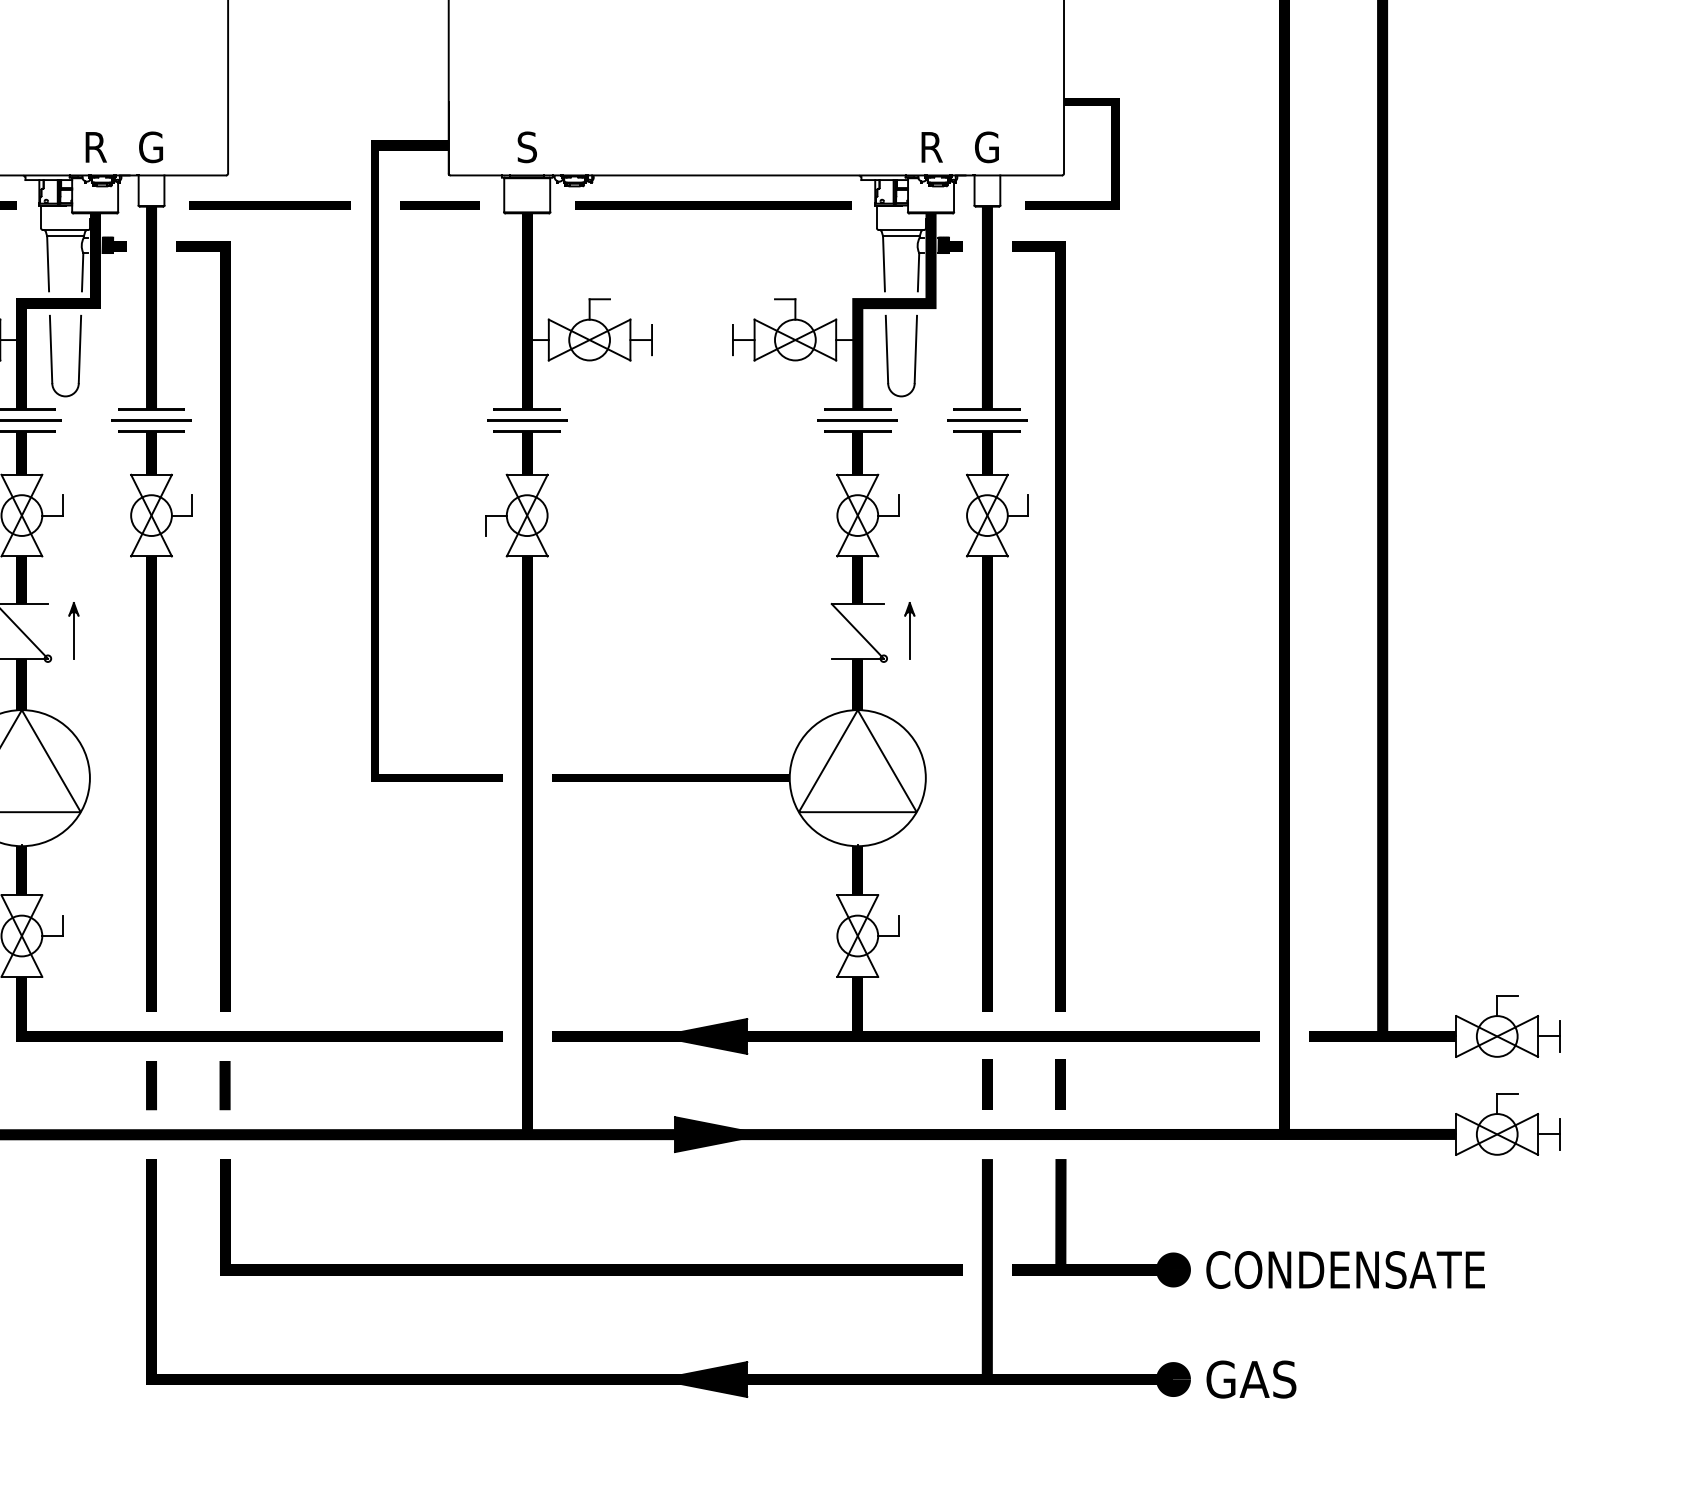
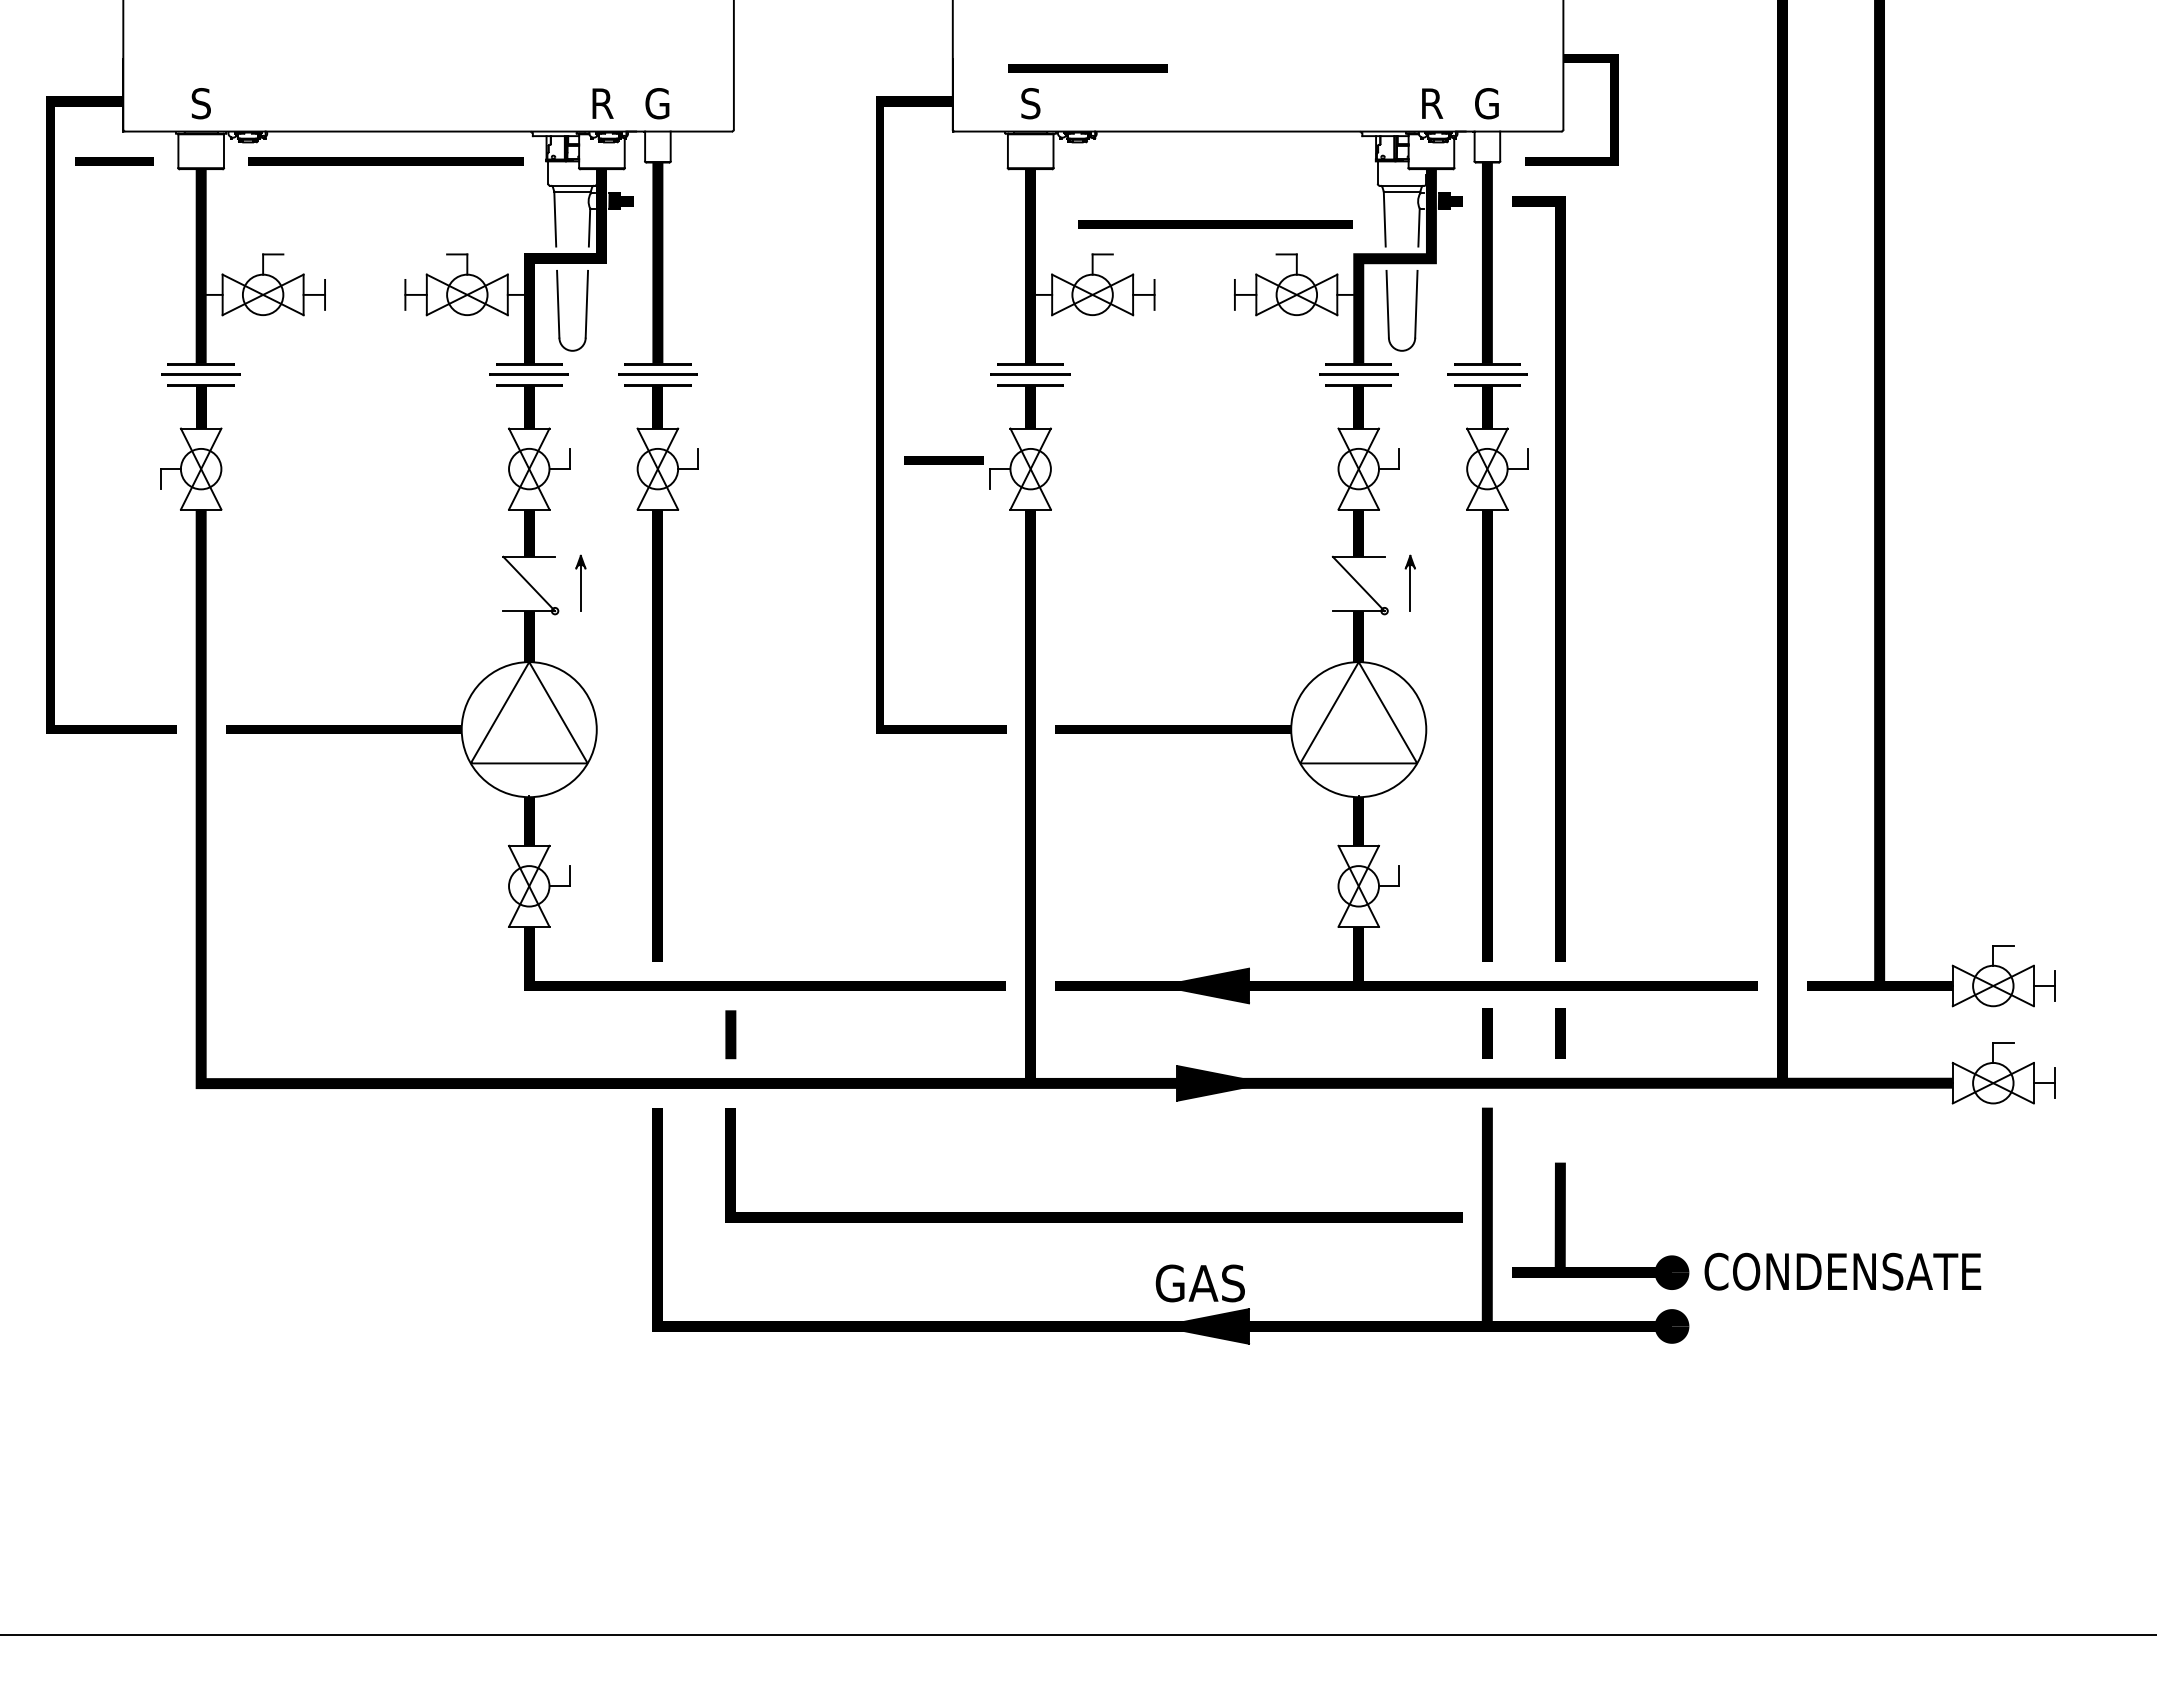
line: (269, 205) -> (1087, 68), moved
line: (439, 205) -> (943, 460), moved
line: (713, 205) -> (1215, 224), moved
line: (219, 625) -> (725, 578), removed
line: (151, 1085) -> (657, 1034), removed
part: (1066, 1222) -> (1565, 1225), moved
text: (1345, 1269) -> (1842, 1271), moved
text: (1250, 1379) -> (1199, 1283), moved

